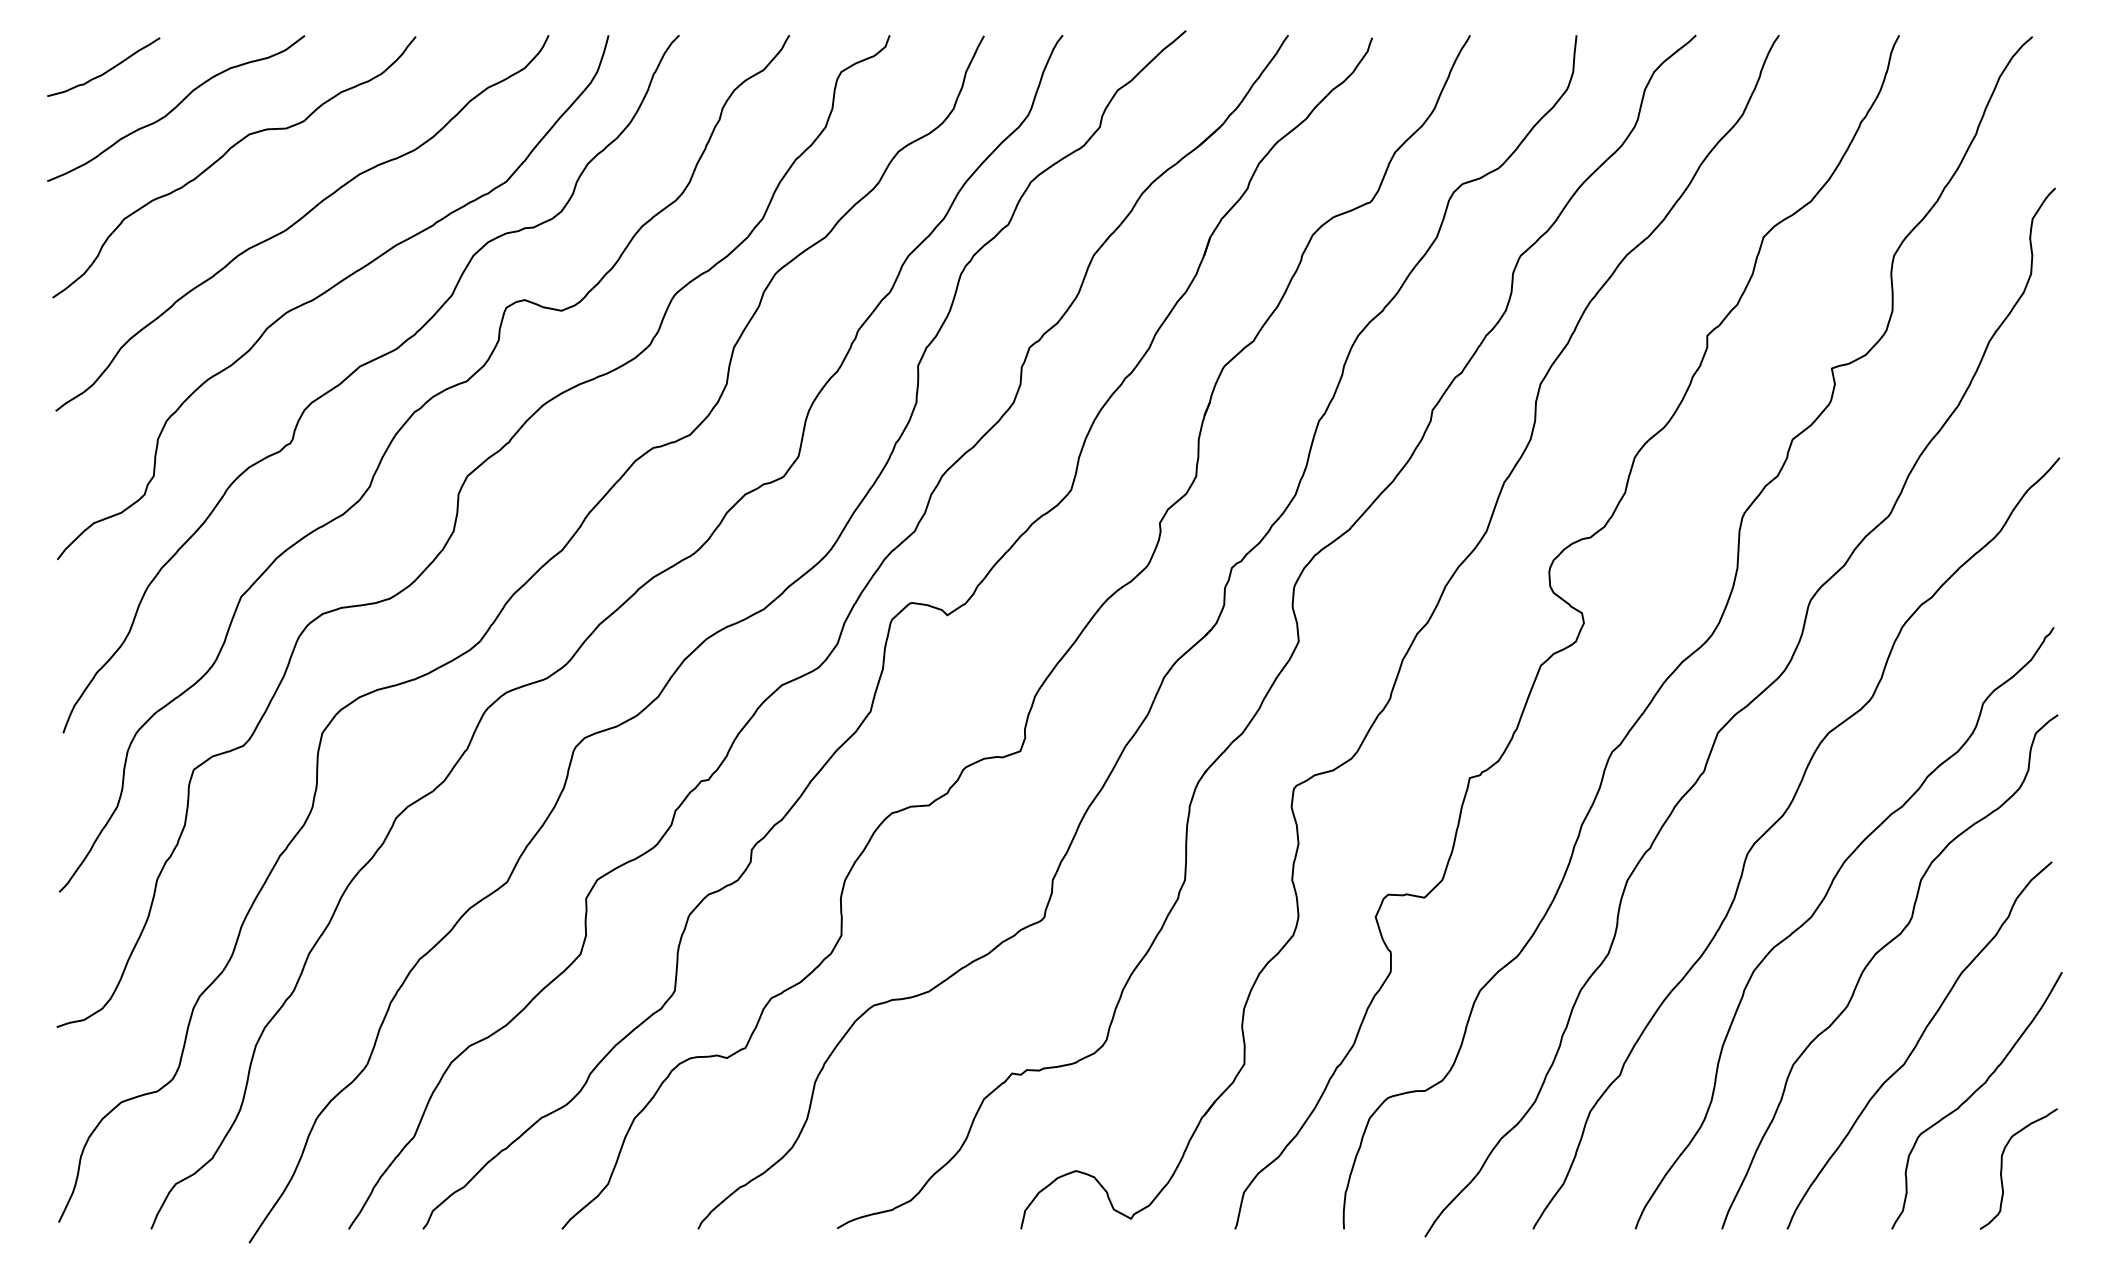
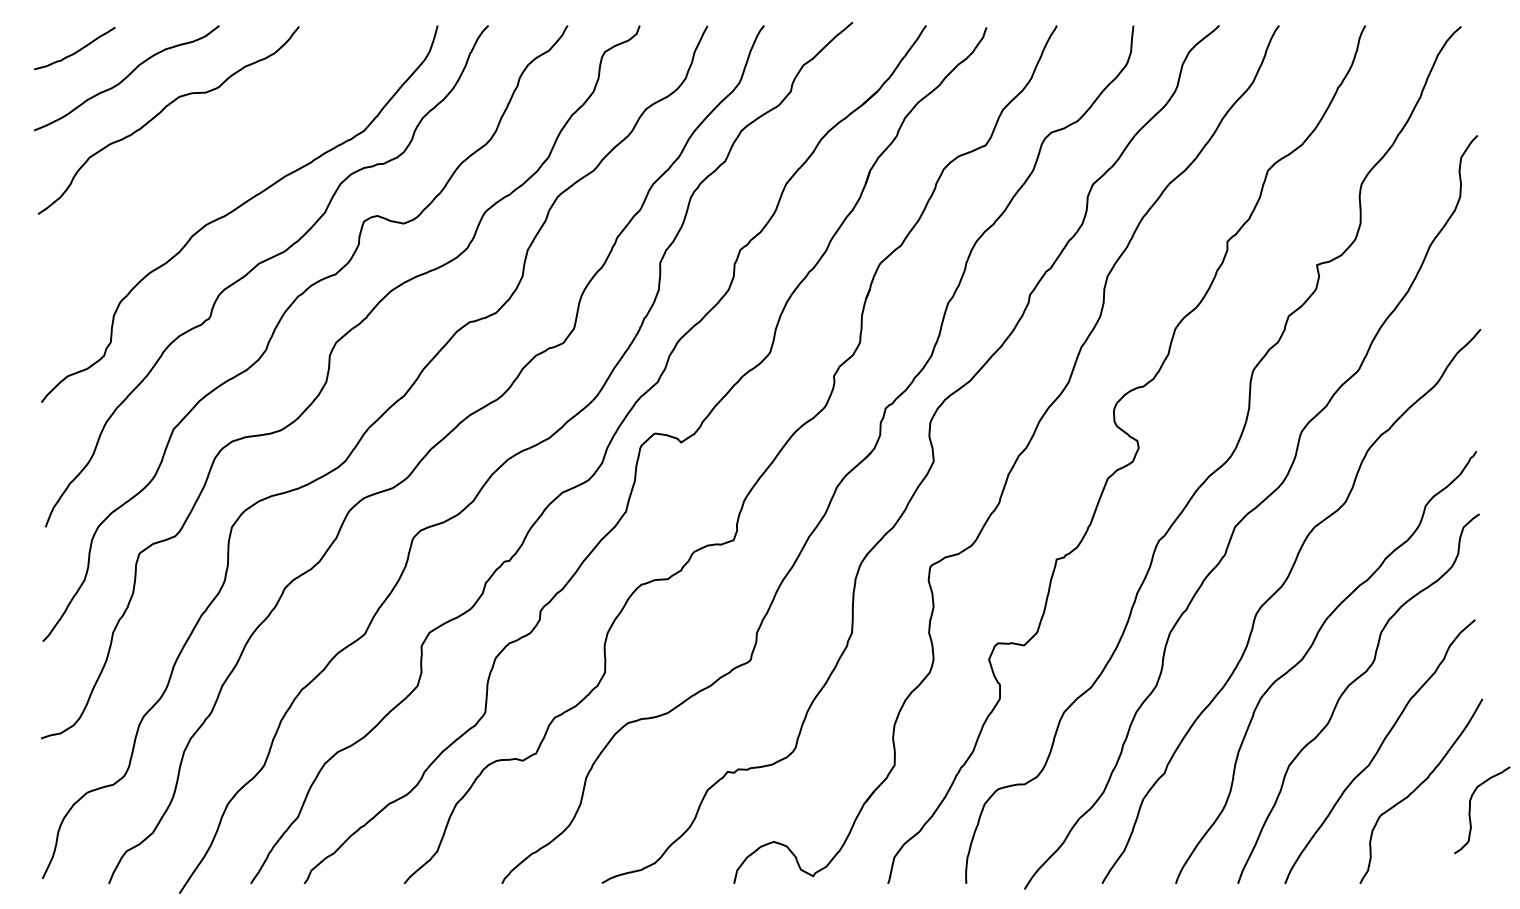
curve: (300, 220) -> (216, 158), removed
curve: (2002, 1168) -> (1470, 809), moved

